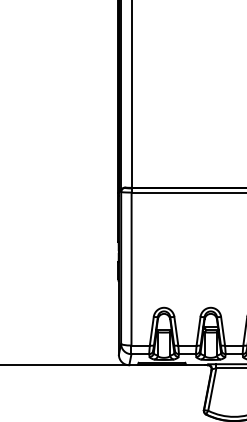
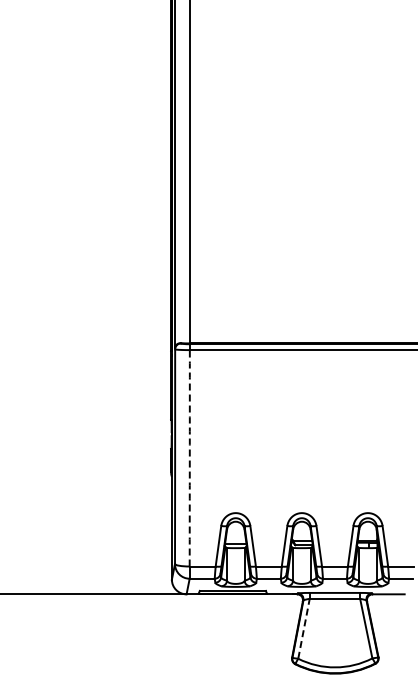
arc: (131, 269) -> (189, 458), solid -> dashed
line: (212, 389) -> (304, 628), solid -> dashed

